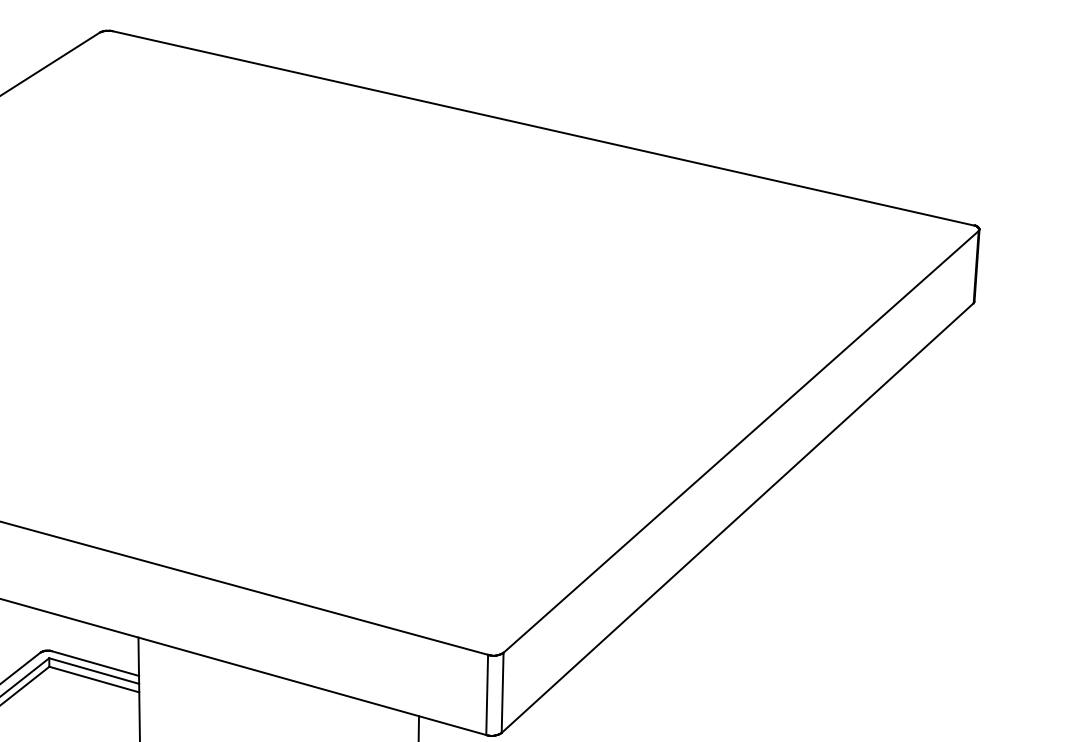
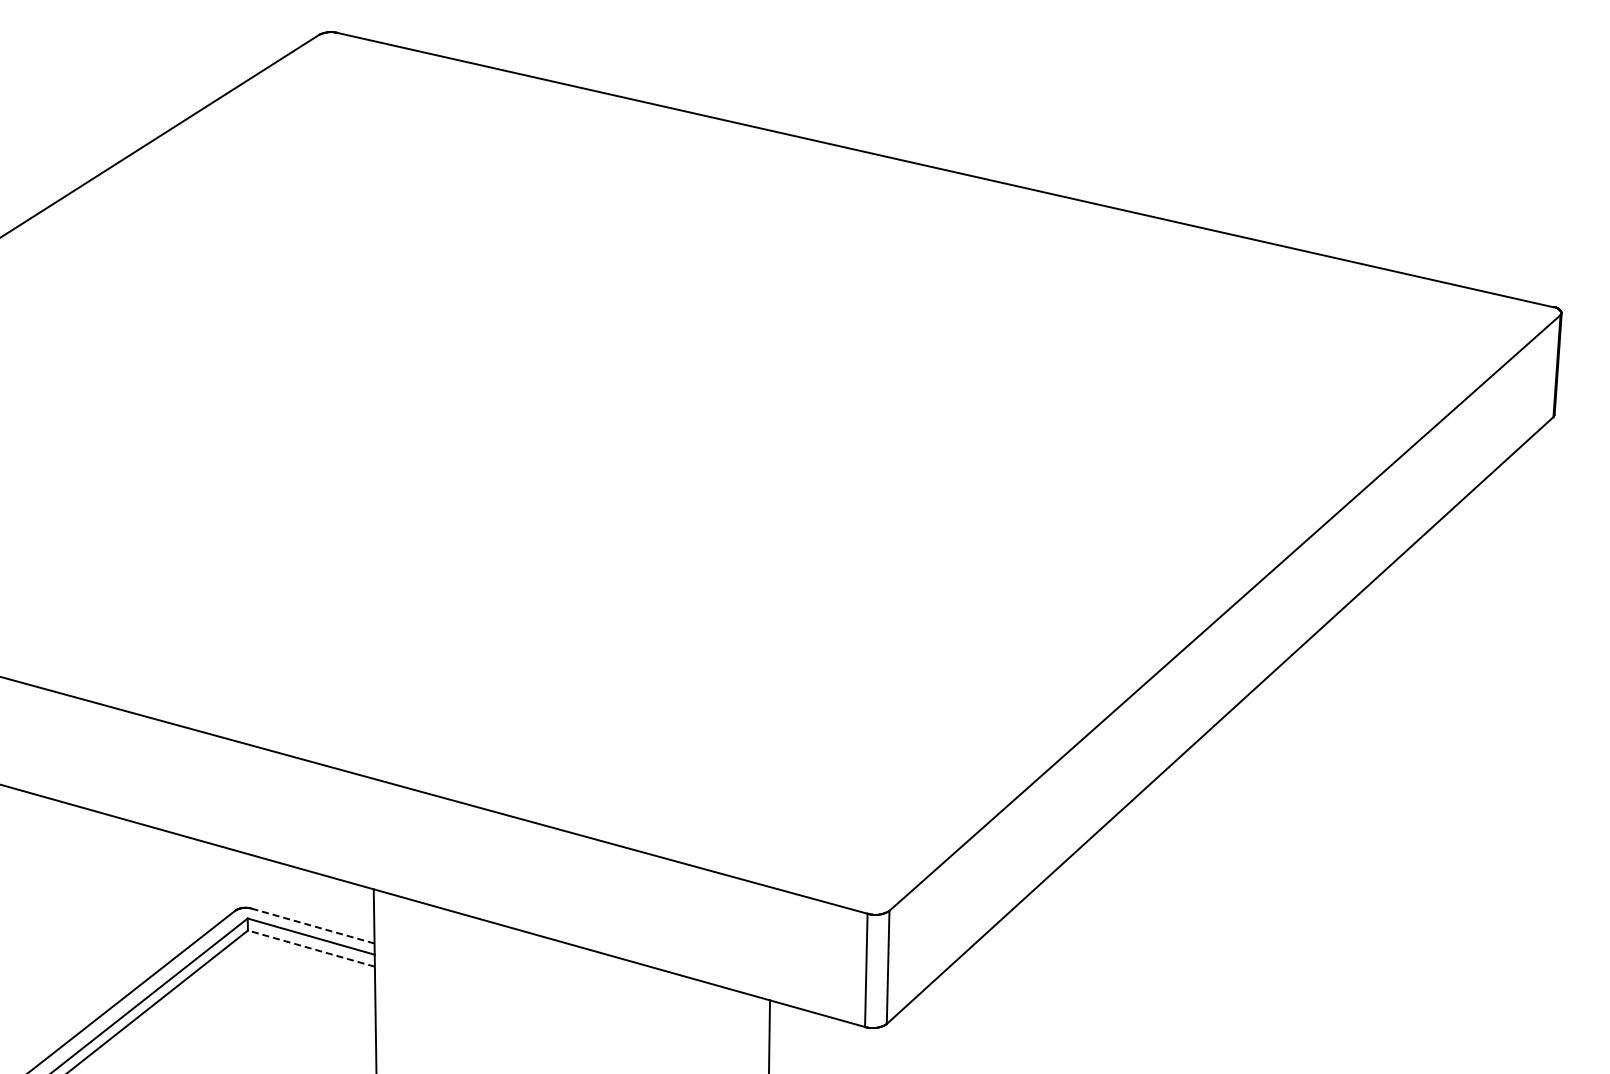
line: (95, 663) -> (312, 925), solid -> dashed
line: (93, 679) -> (310, 948), solid -> dashed

